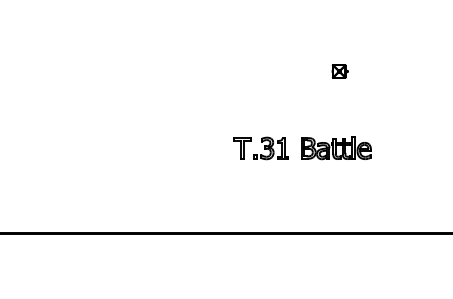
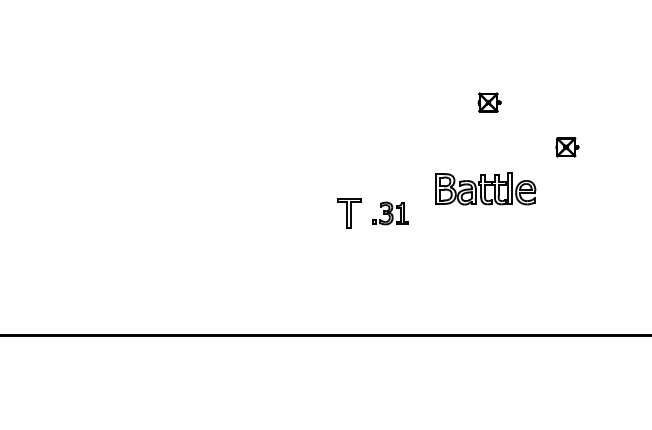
part: (393, 102) -> (566, 147), added
part: (270, 148) -> (389, 213), size x0.7
part: (336, 148) -> (485, 189), moved

